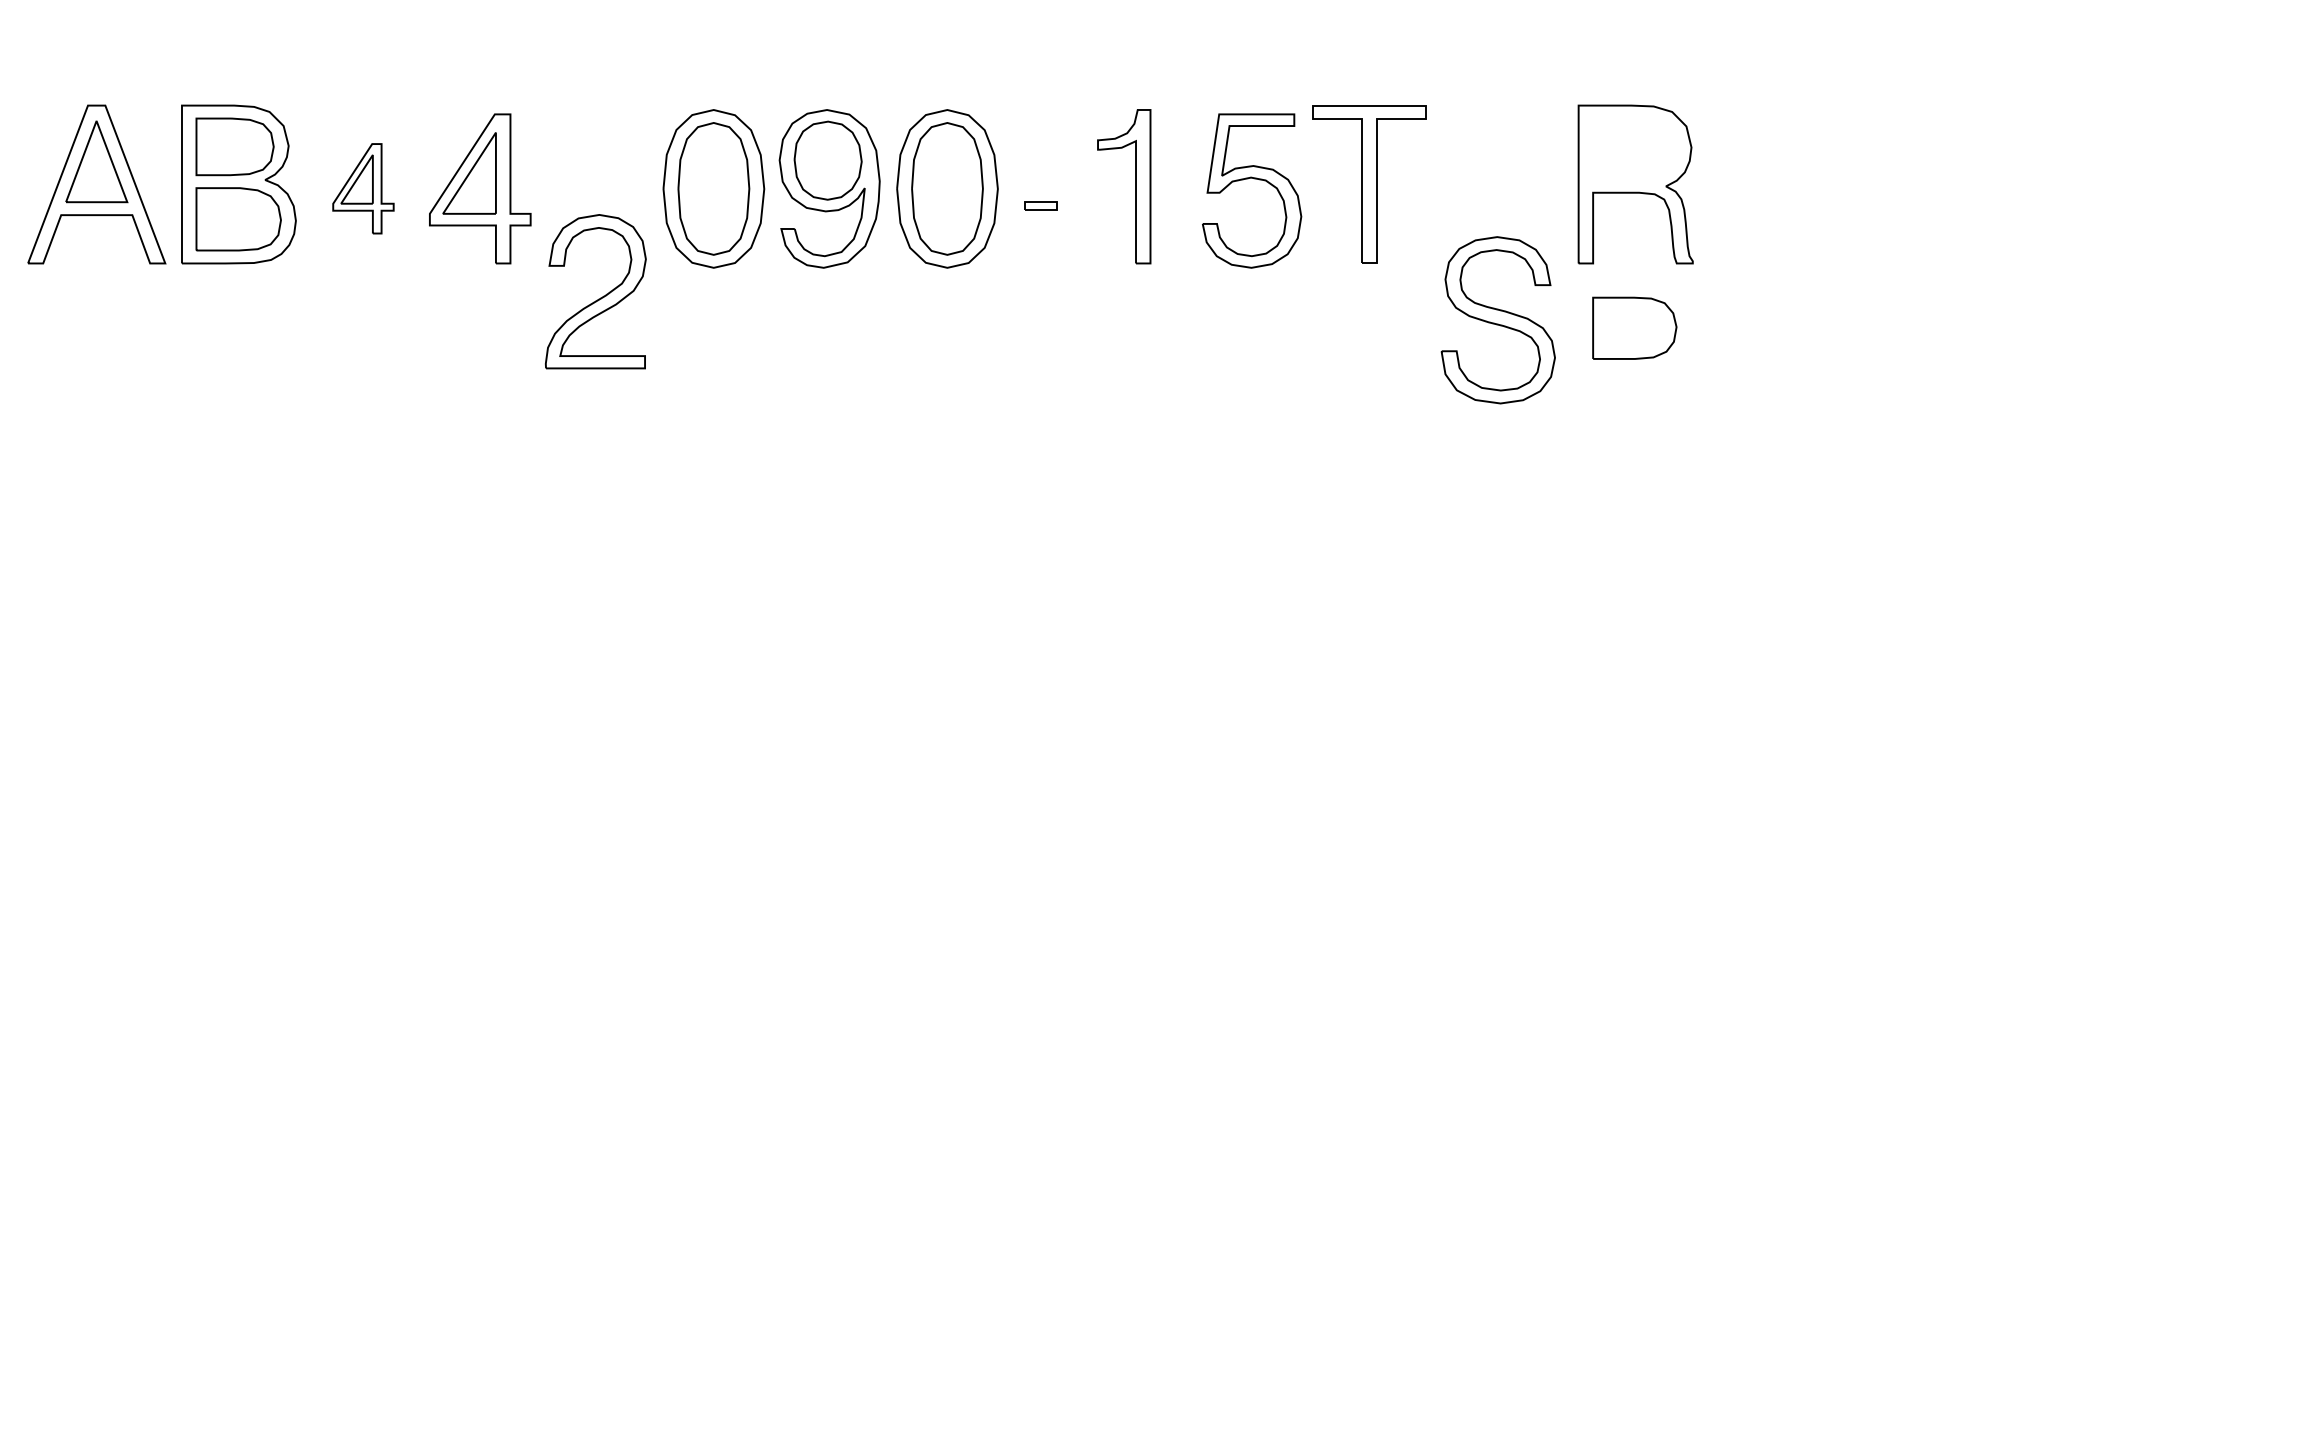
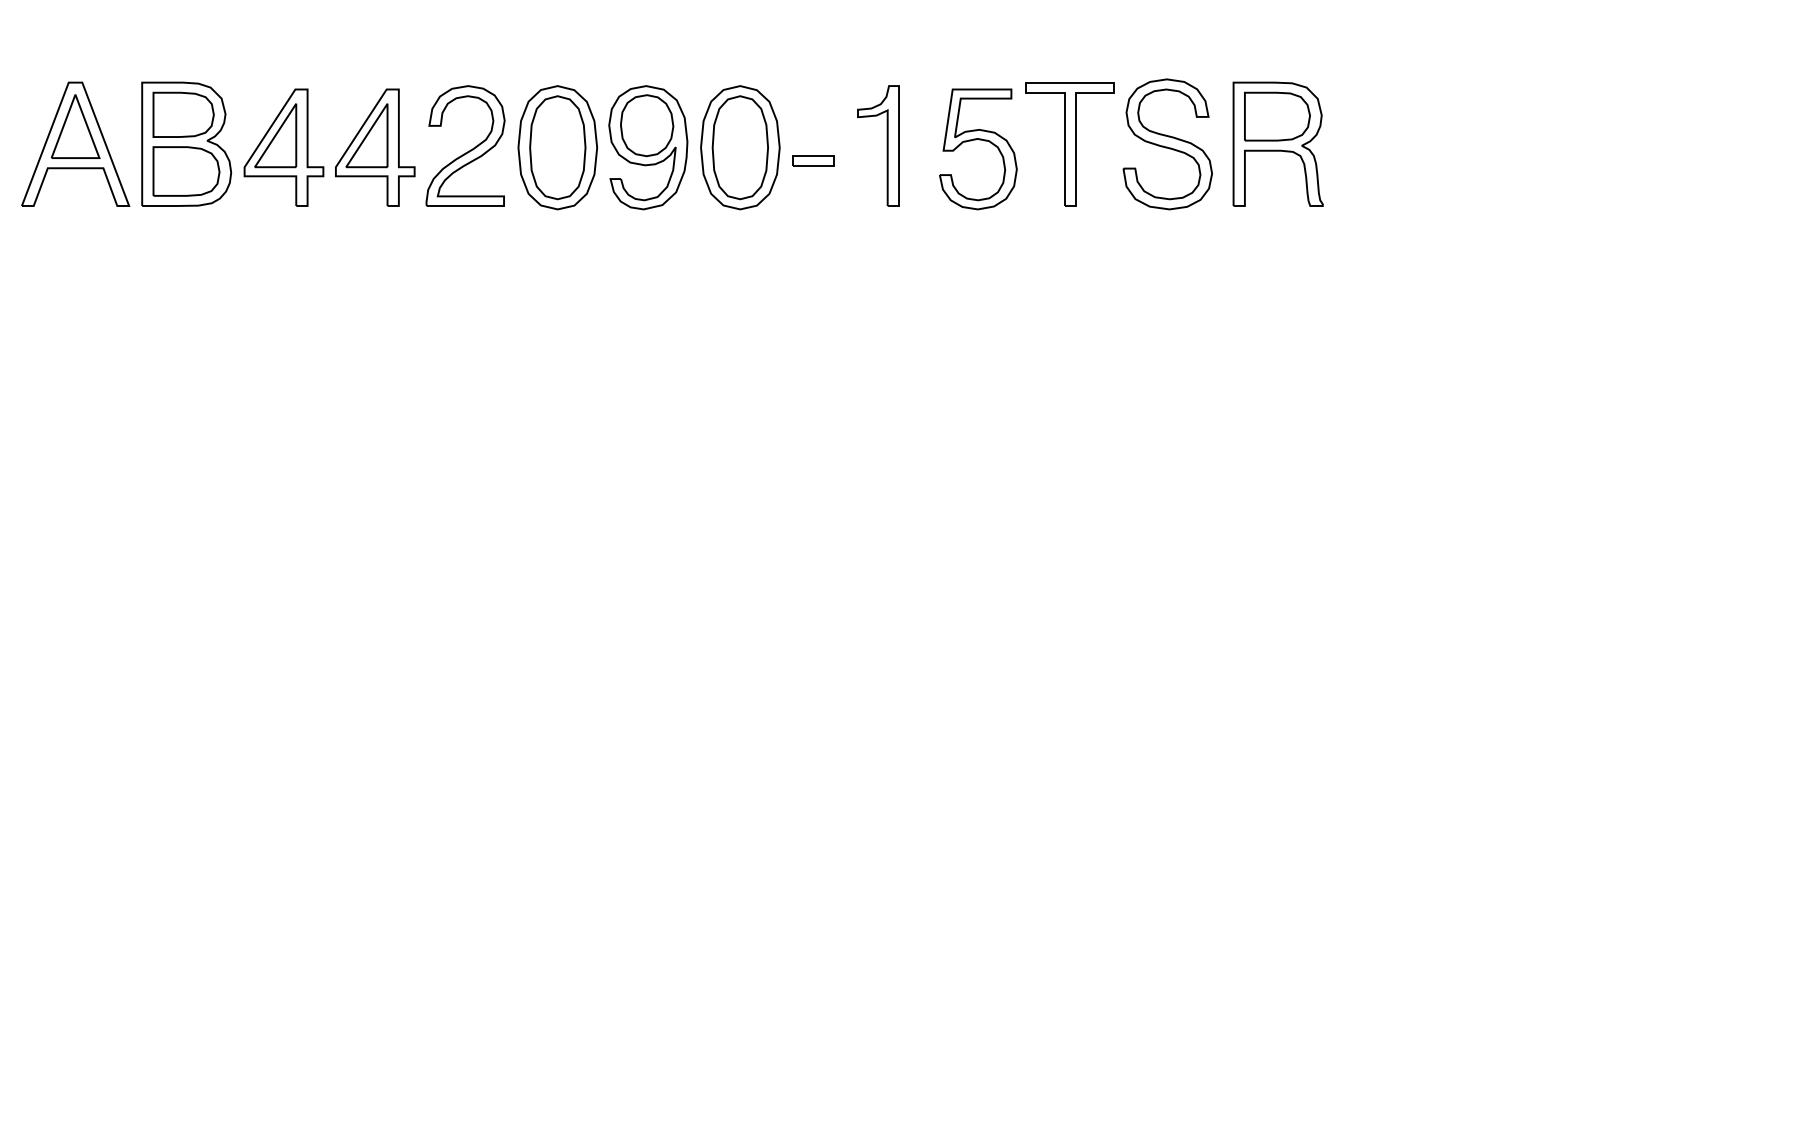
part: (362, 188) -> (283, 147), size x1.67
part: (1041, 205) -> (813, 160), size x1.67
part: (595, 290) -> (465, 145), moved
part: (1497, 320) -> (1167, 144), moved
part: (1634, 328) -> (1277, 116), moved

